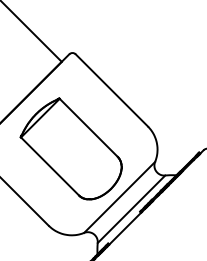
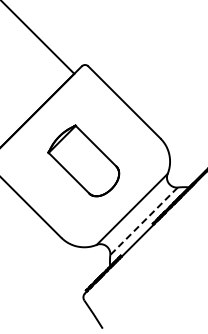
part: (70, 148) -> (83, 160), size x0.7
line: (131, 209) -> (144, 221), solid -> dashed

